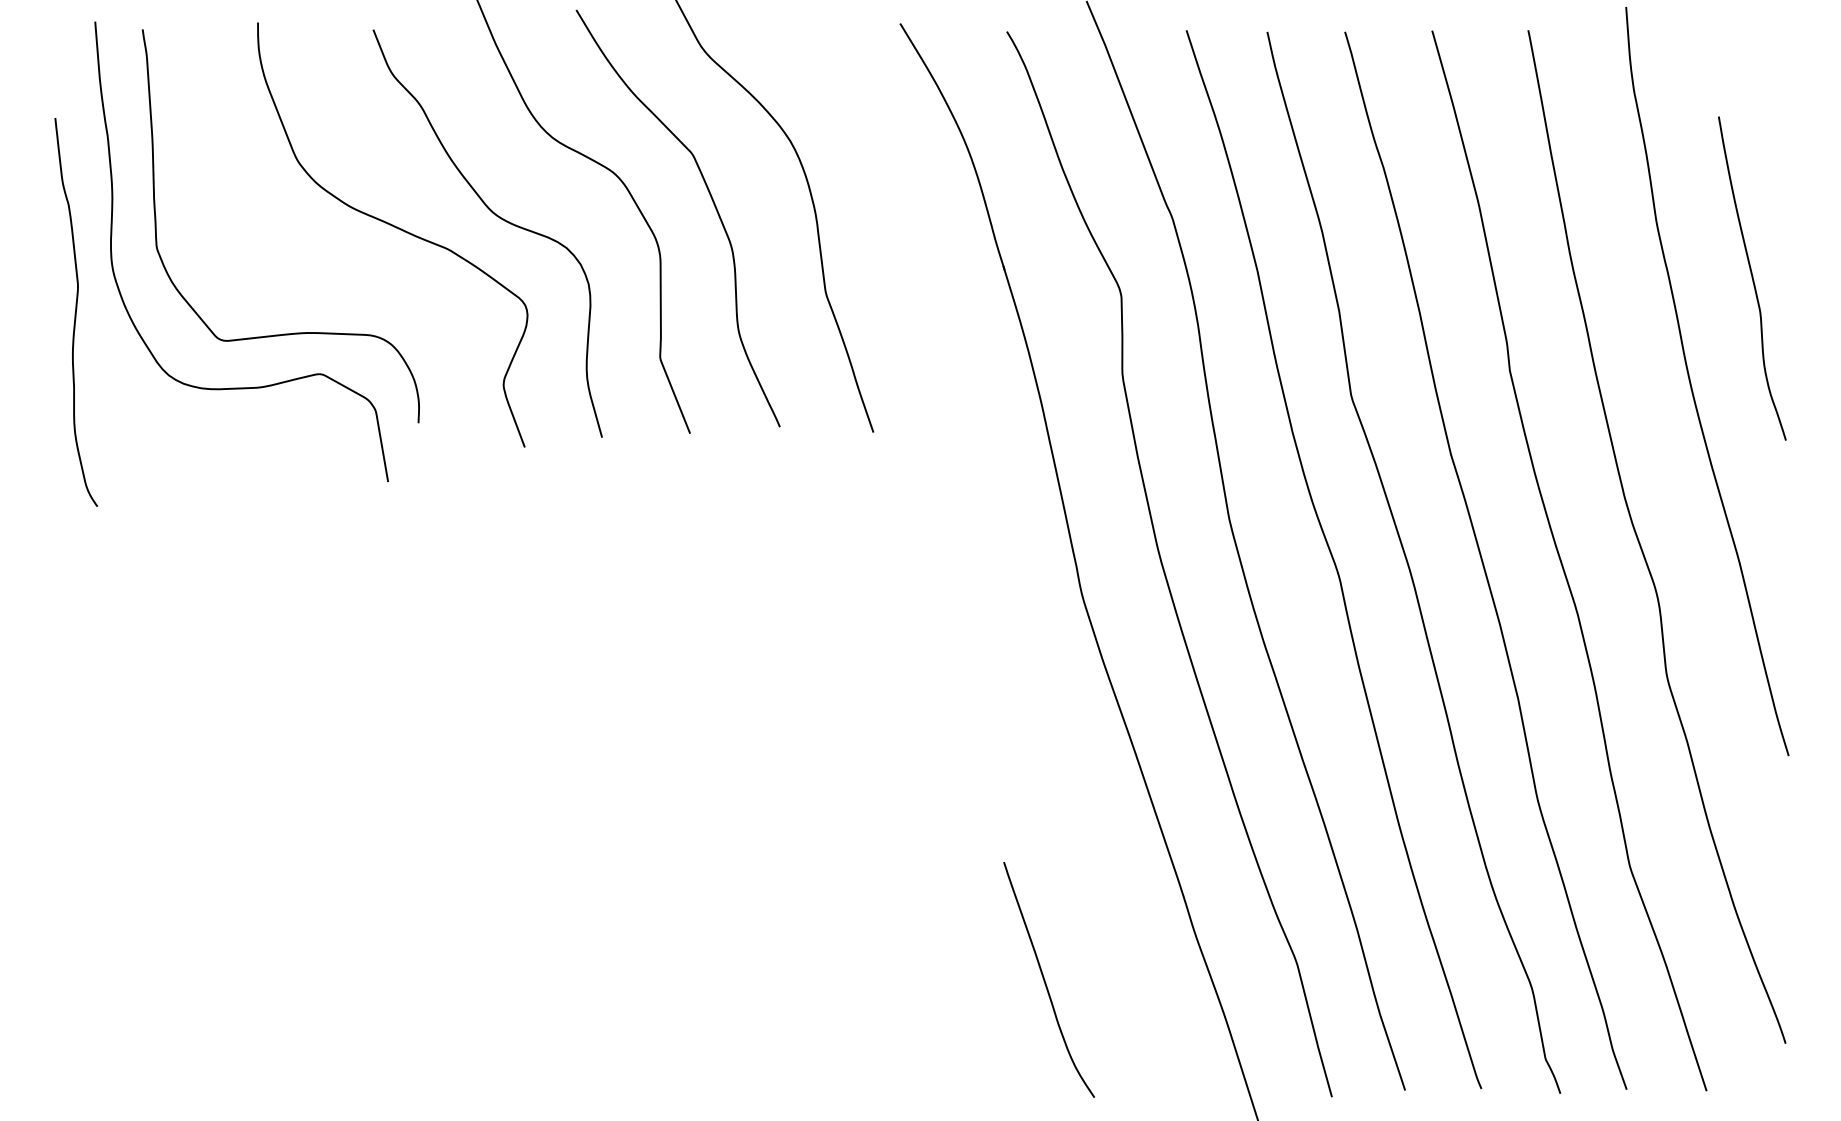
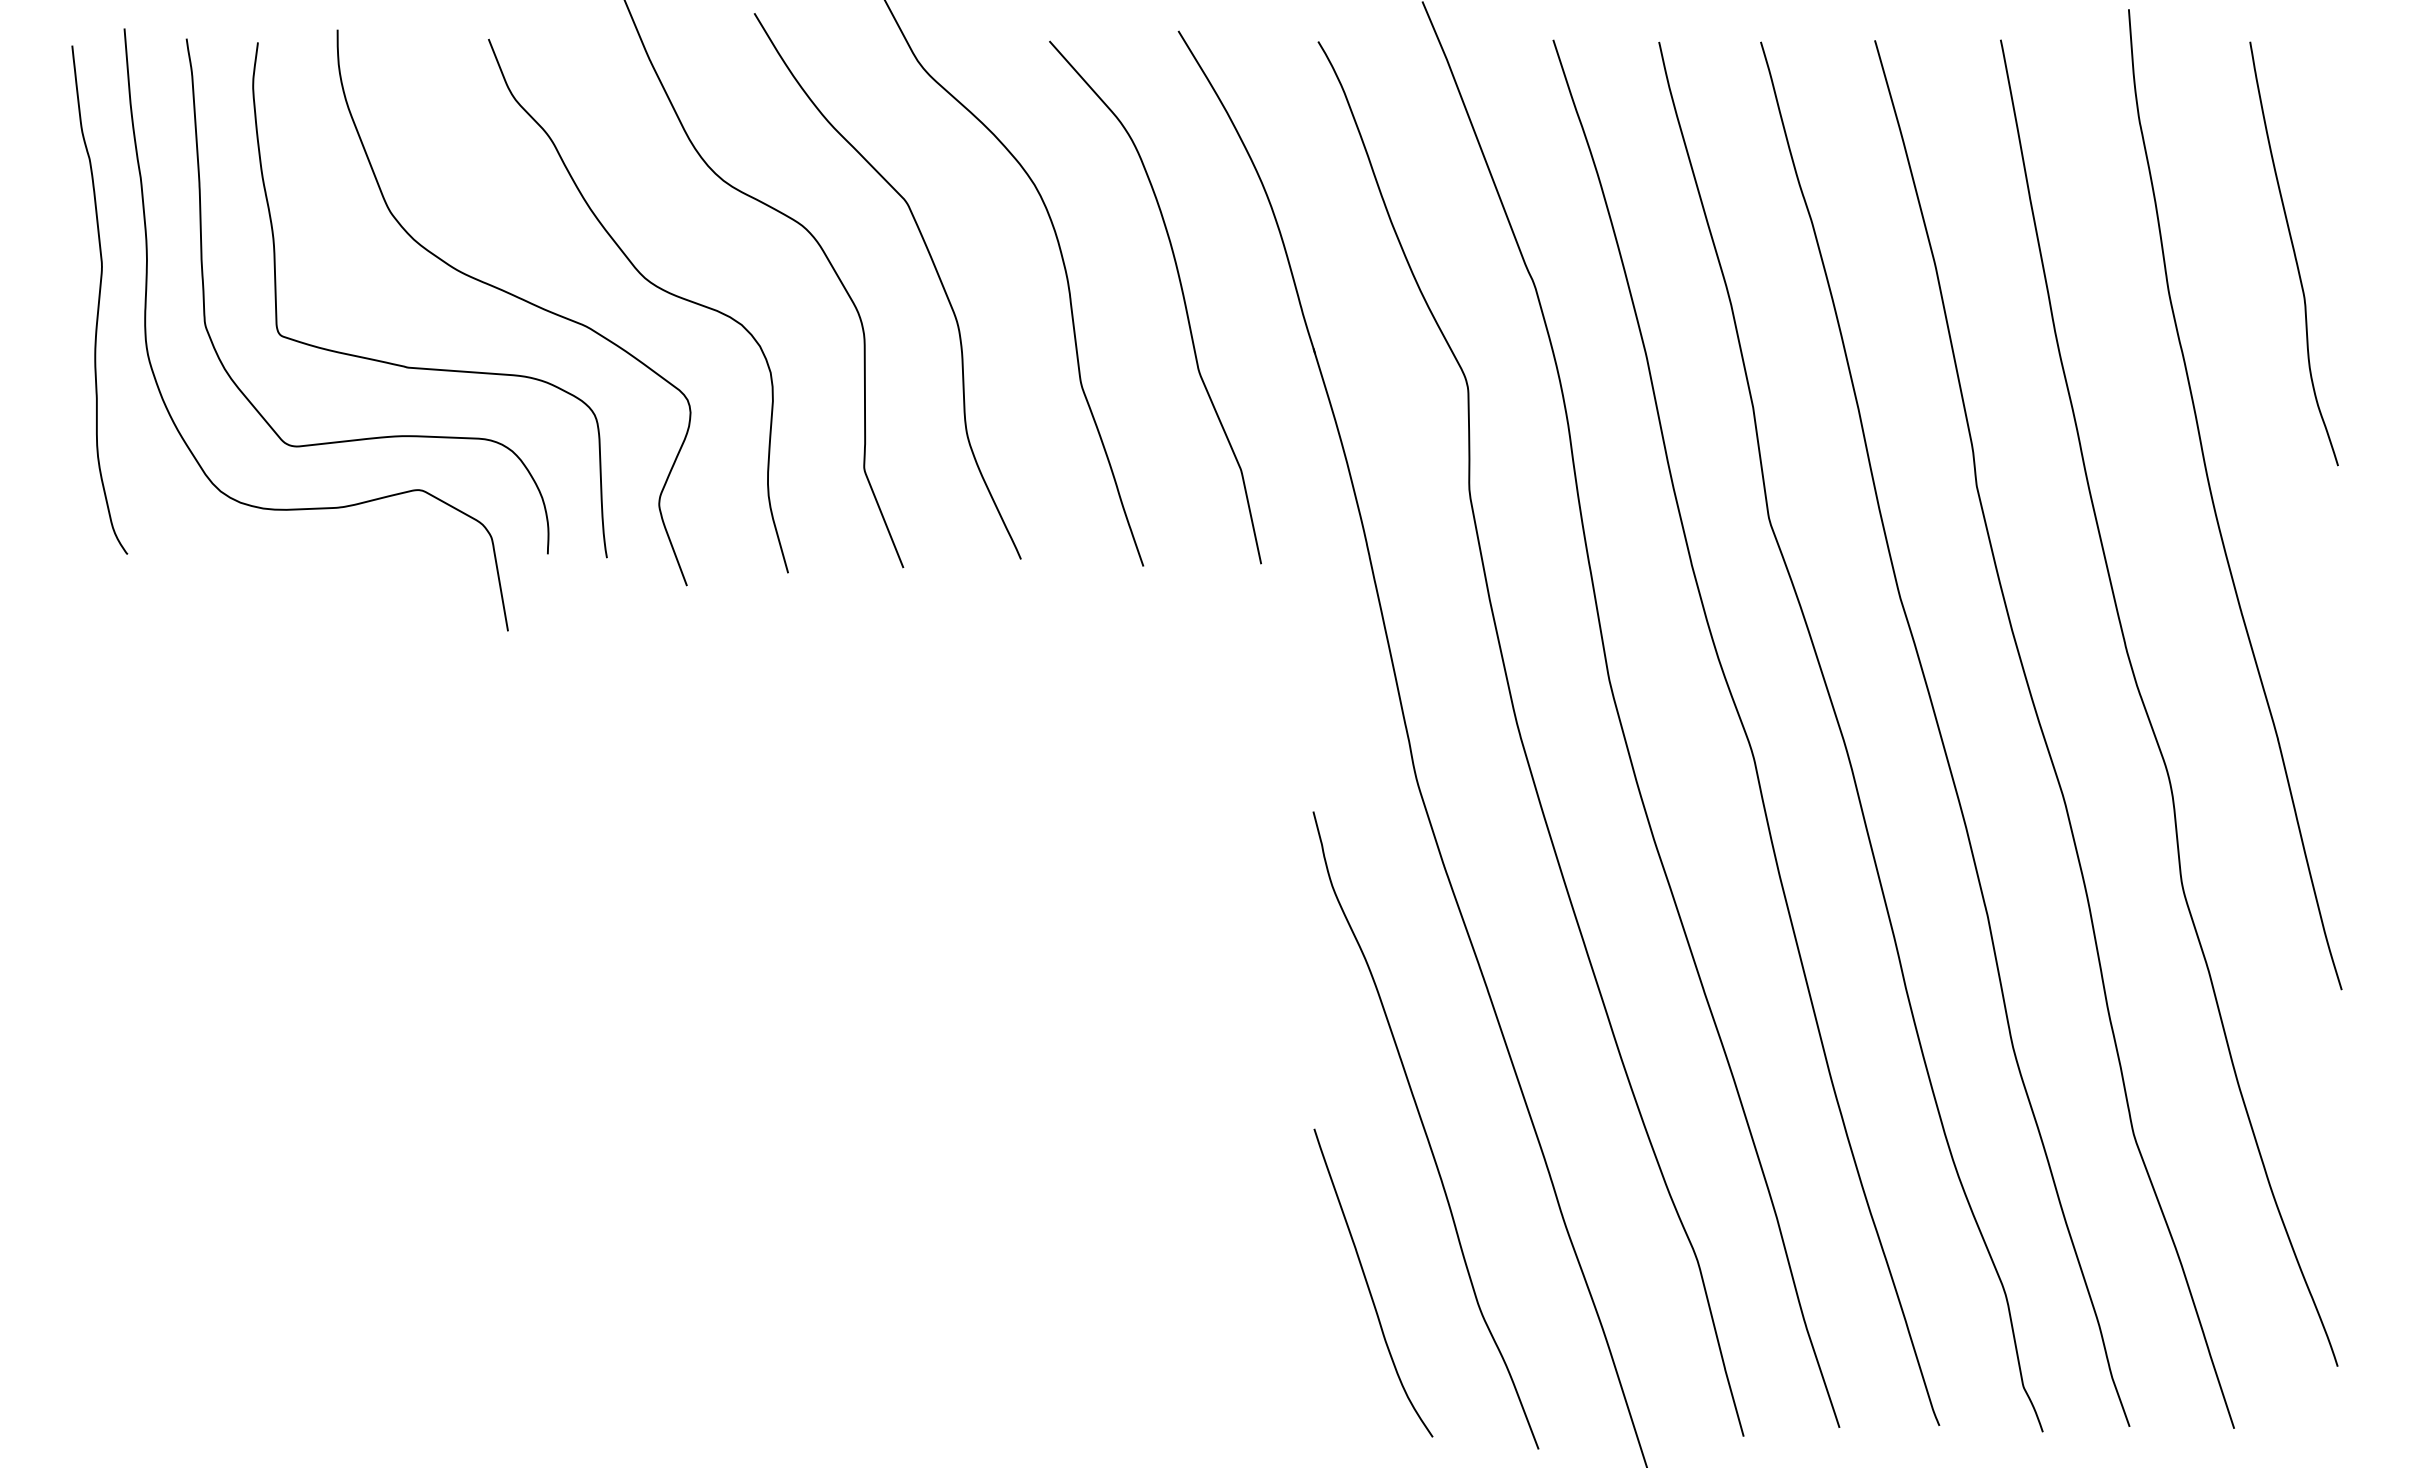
curve: (903, 226) -> (1182, 296), added
curve: (1751, 278) -> (2293, 253), moved
curve: (323, 280) -> (423, 367), added
curve: (76, 311) -> (99, 299), moved
curve: (1088, 863) -> (1425, 1130), added

